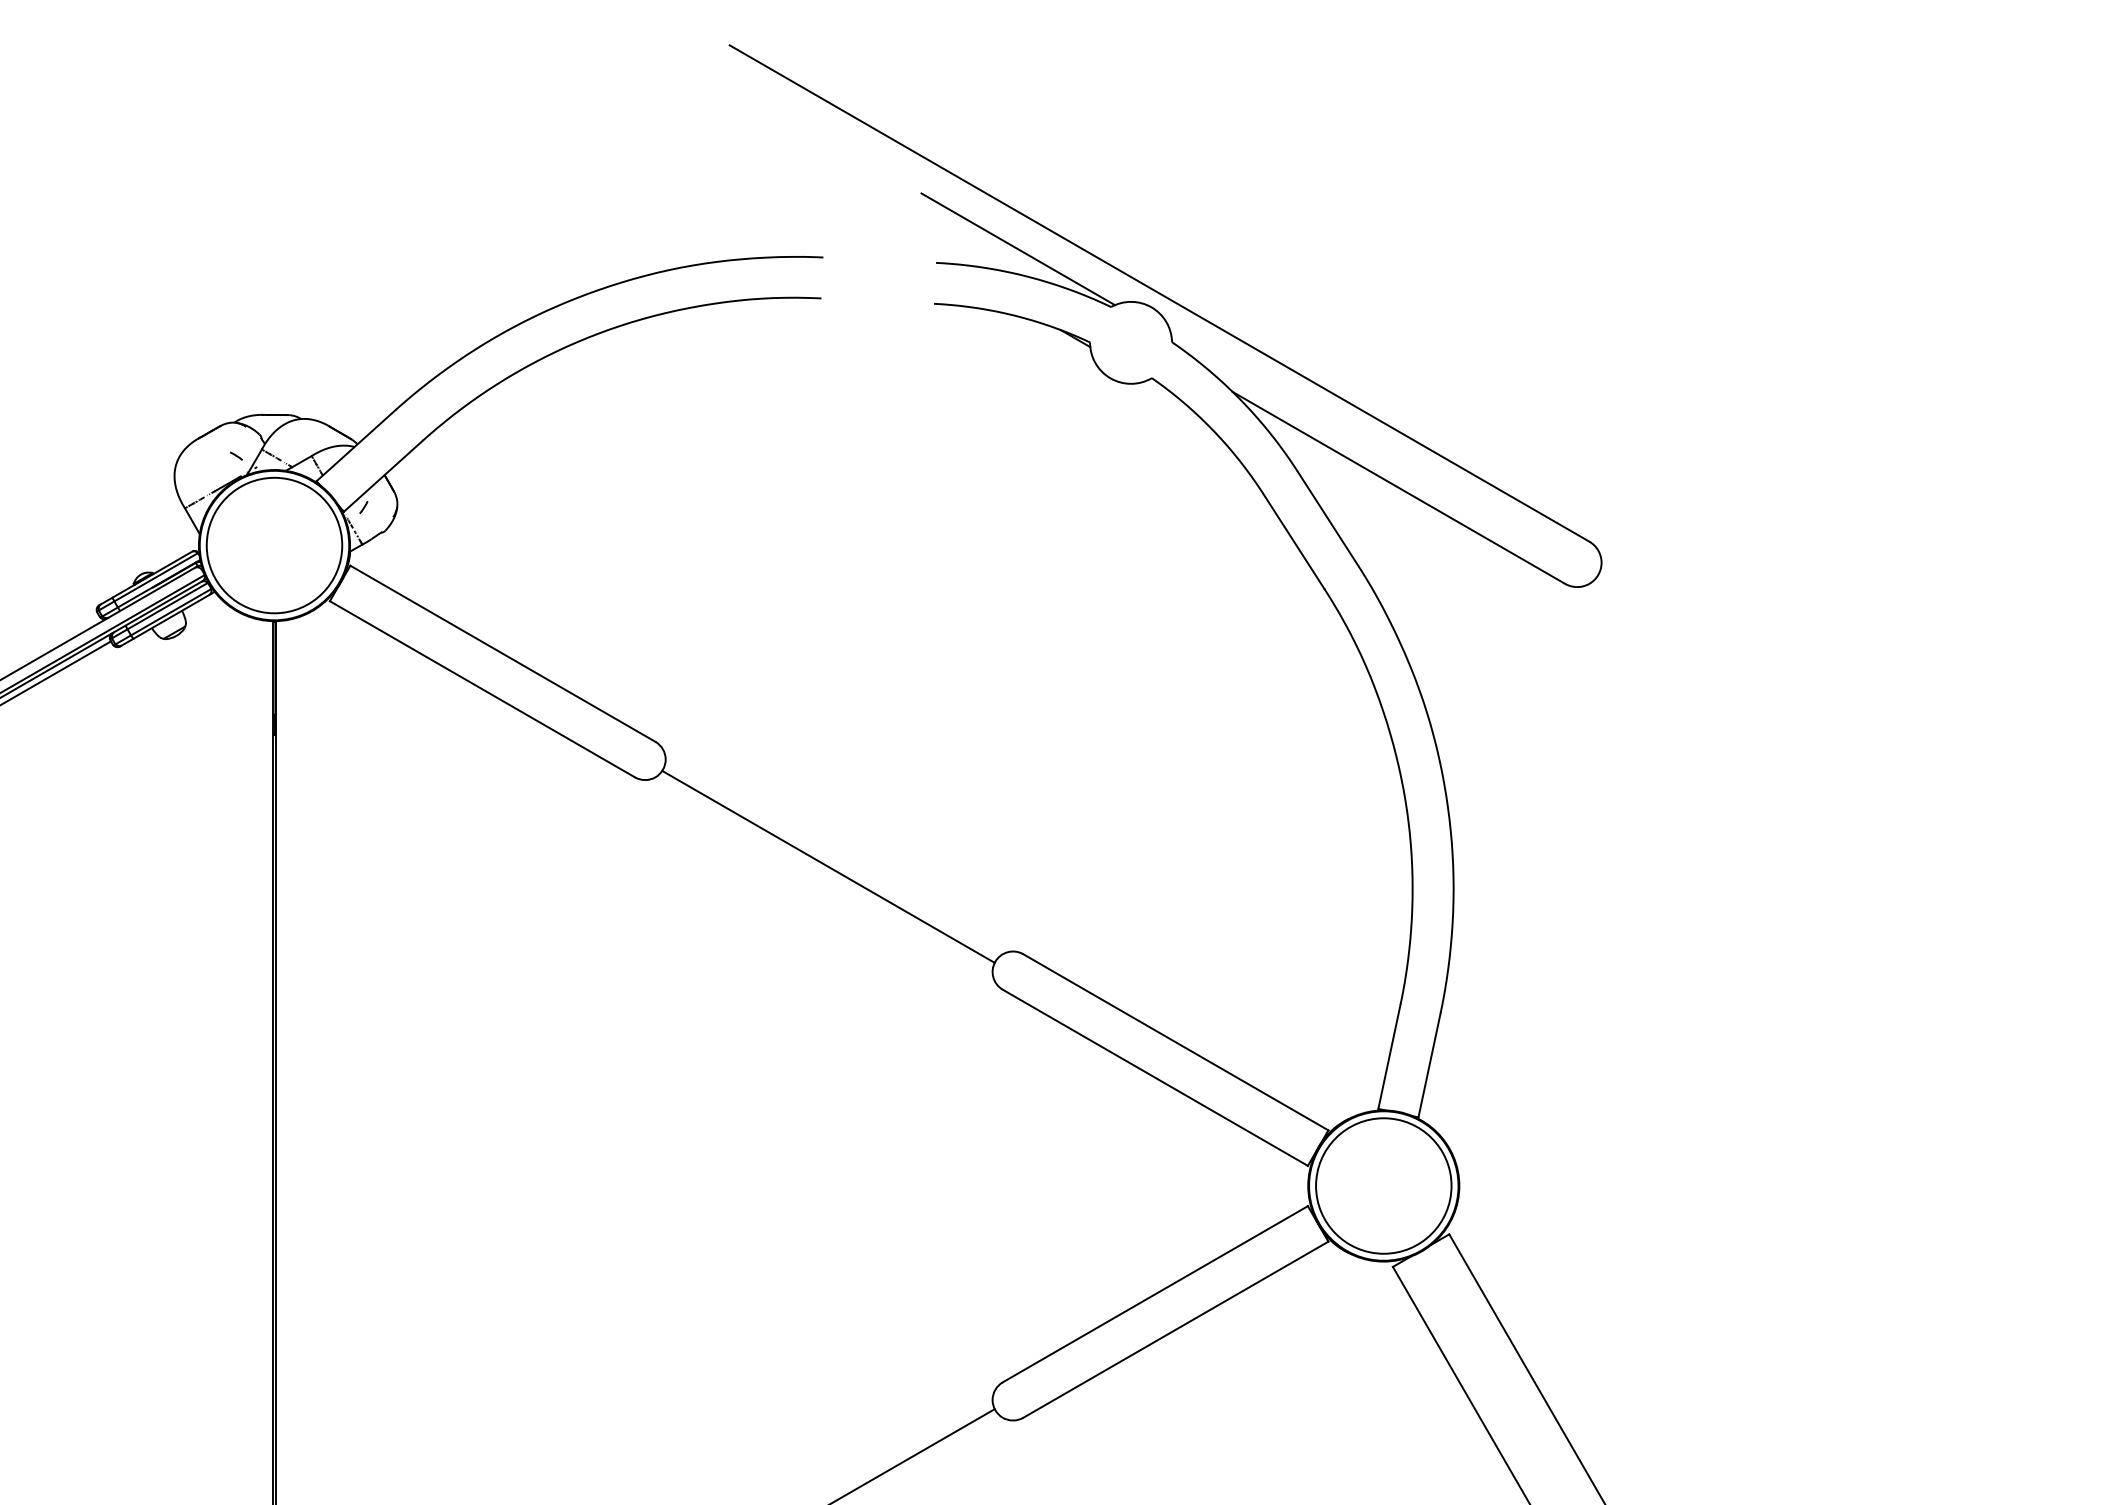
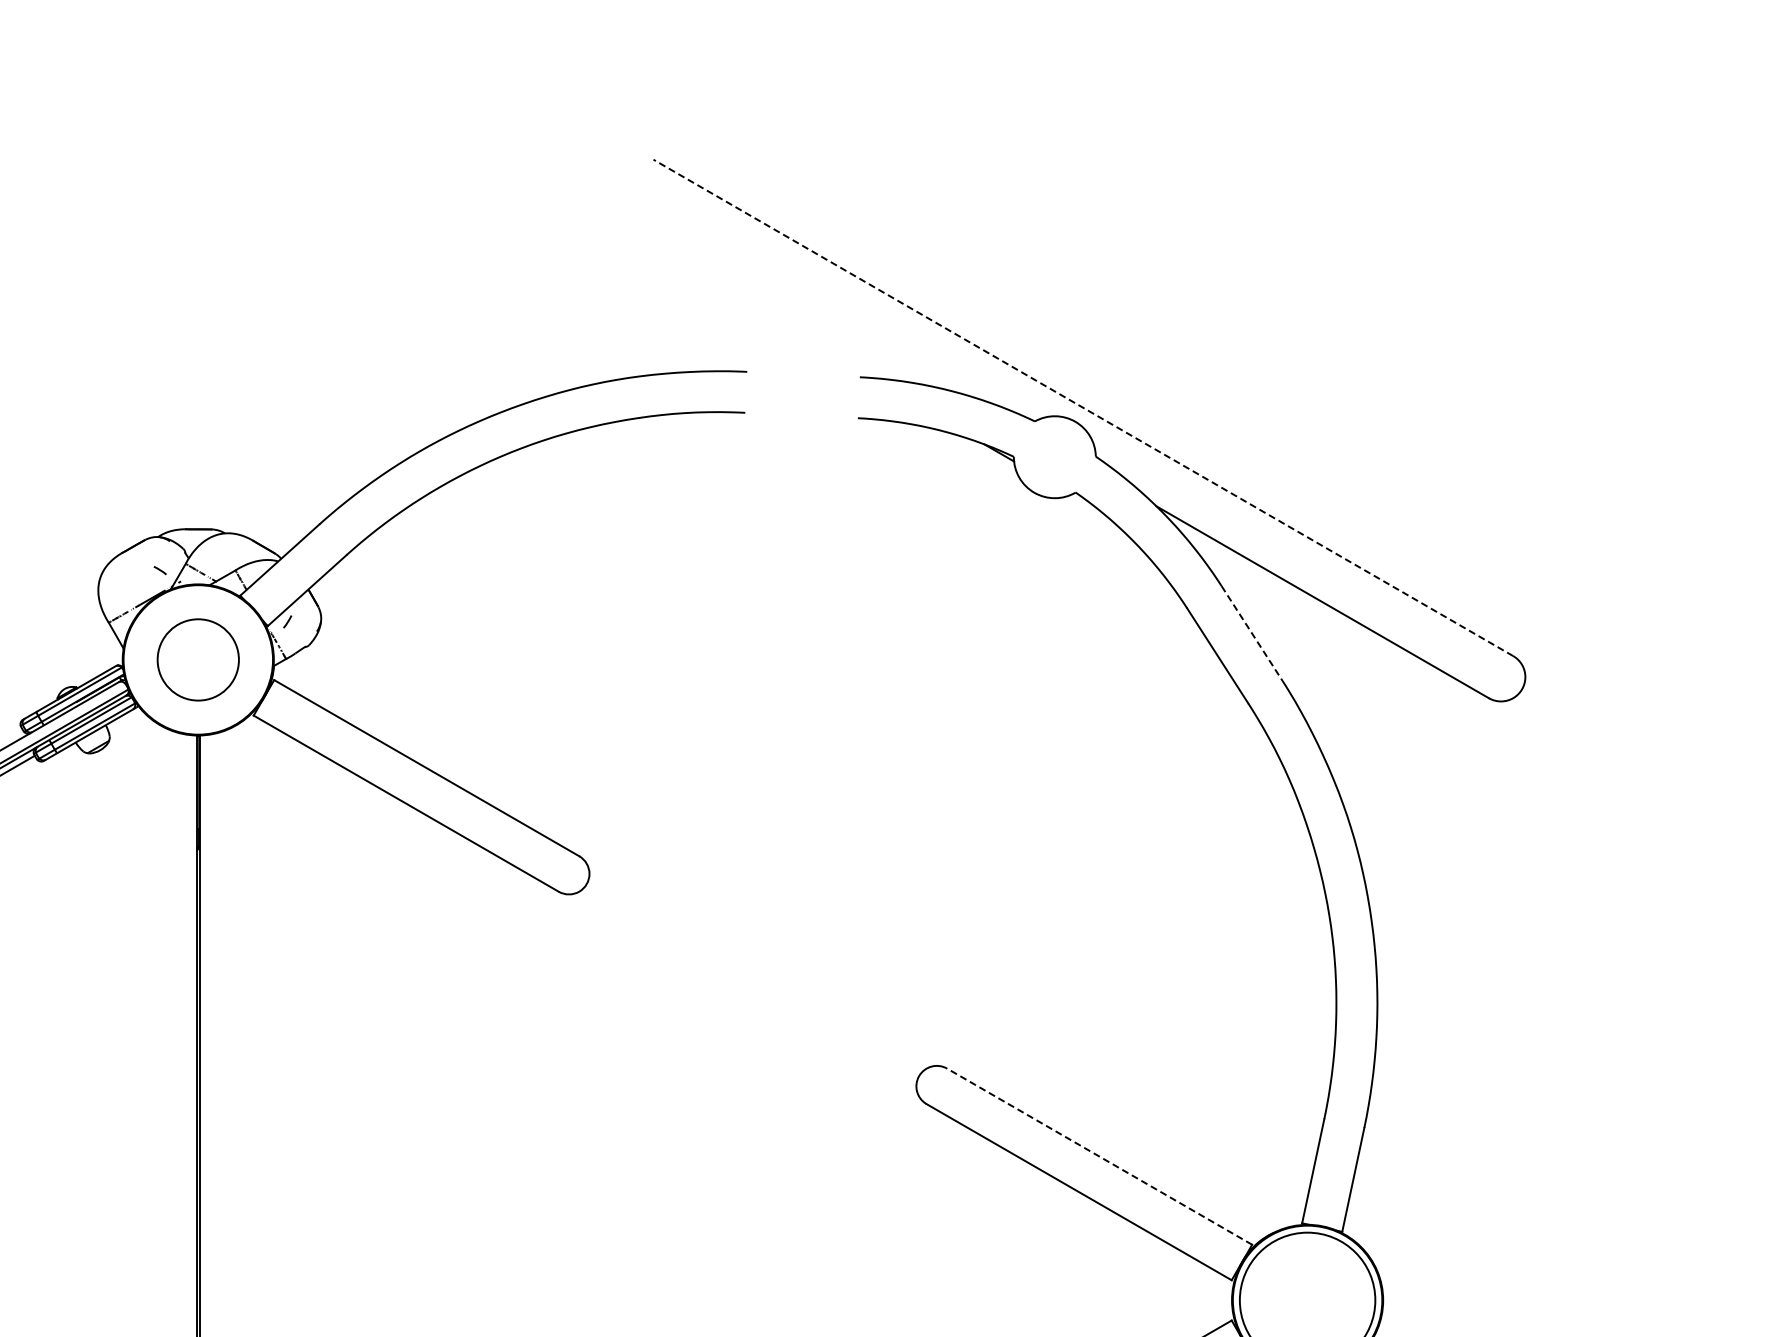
line: (1017, 249) -> (941, 363), removed
line: (1159, 293) -> (1083, 407), solid -> dashed
line: (1328, 519) -> (1252, 633), solid -> dashed
circle: (274, 545) -> (198, 659), size x0.6
line: (828, 866) -> (752, 980), removed
line: (1175, 1042) -> (1099, 1156), solid -> dashed

